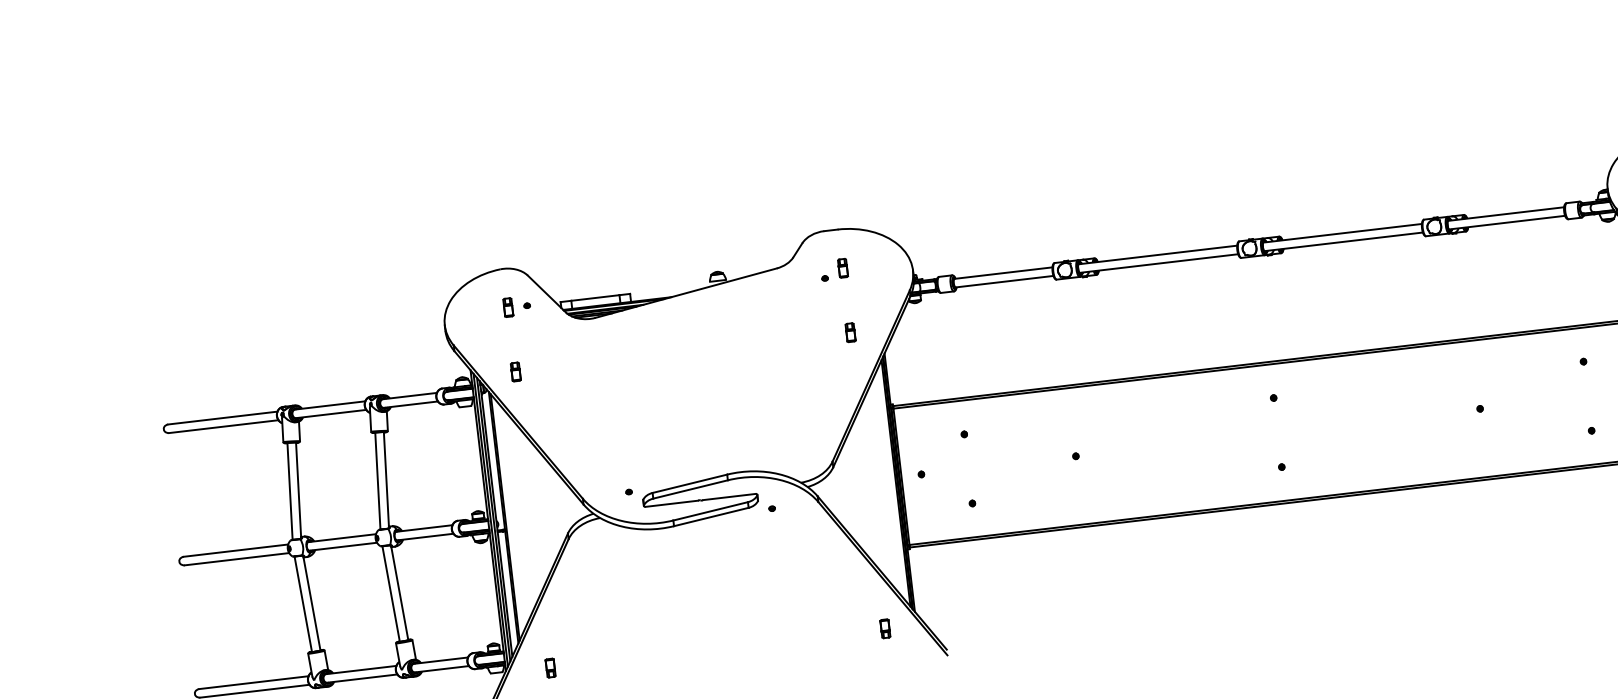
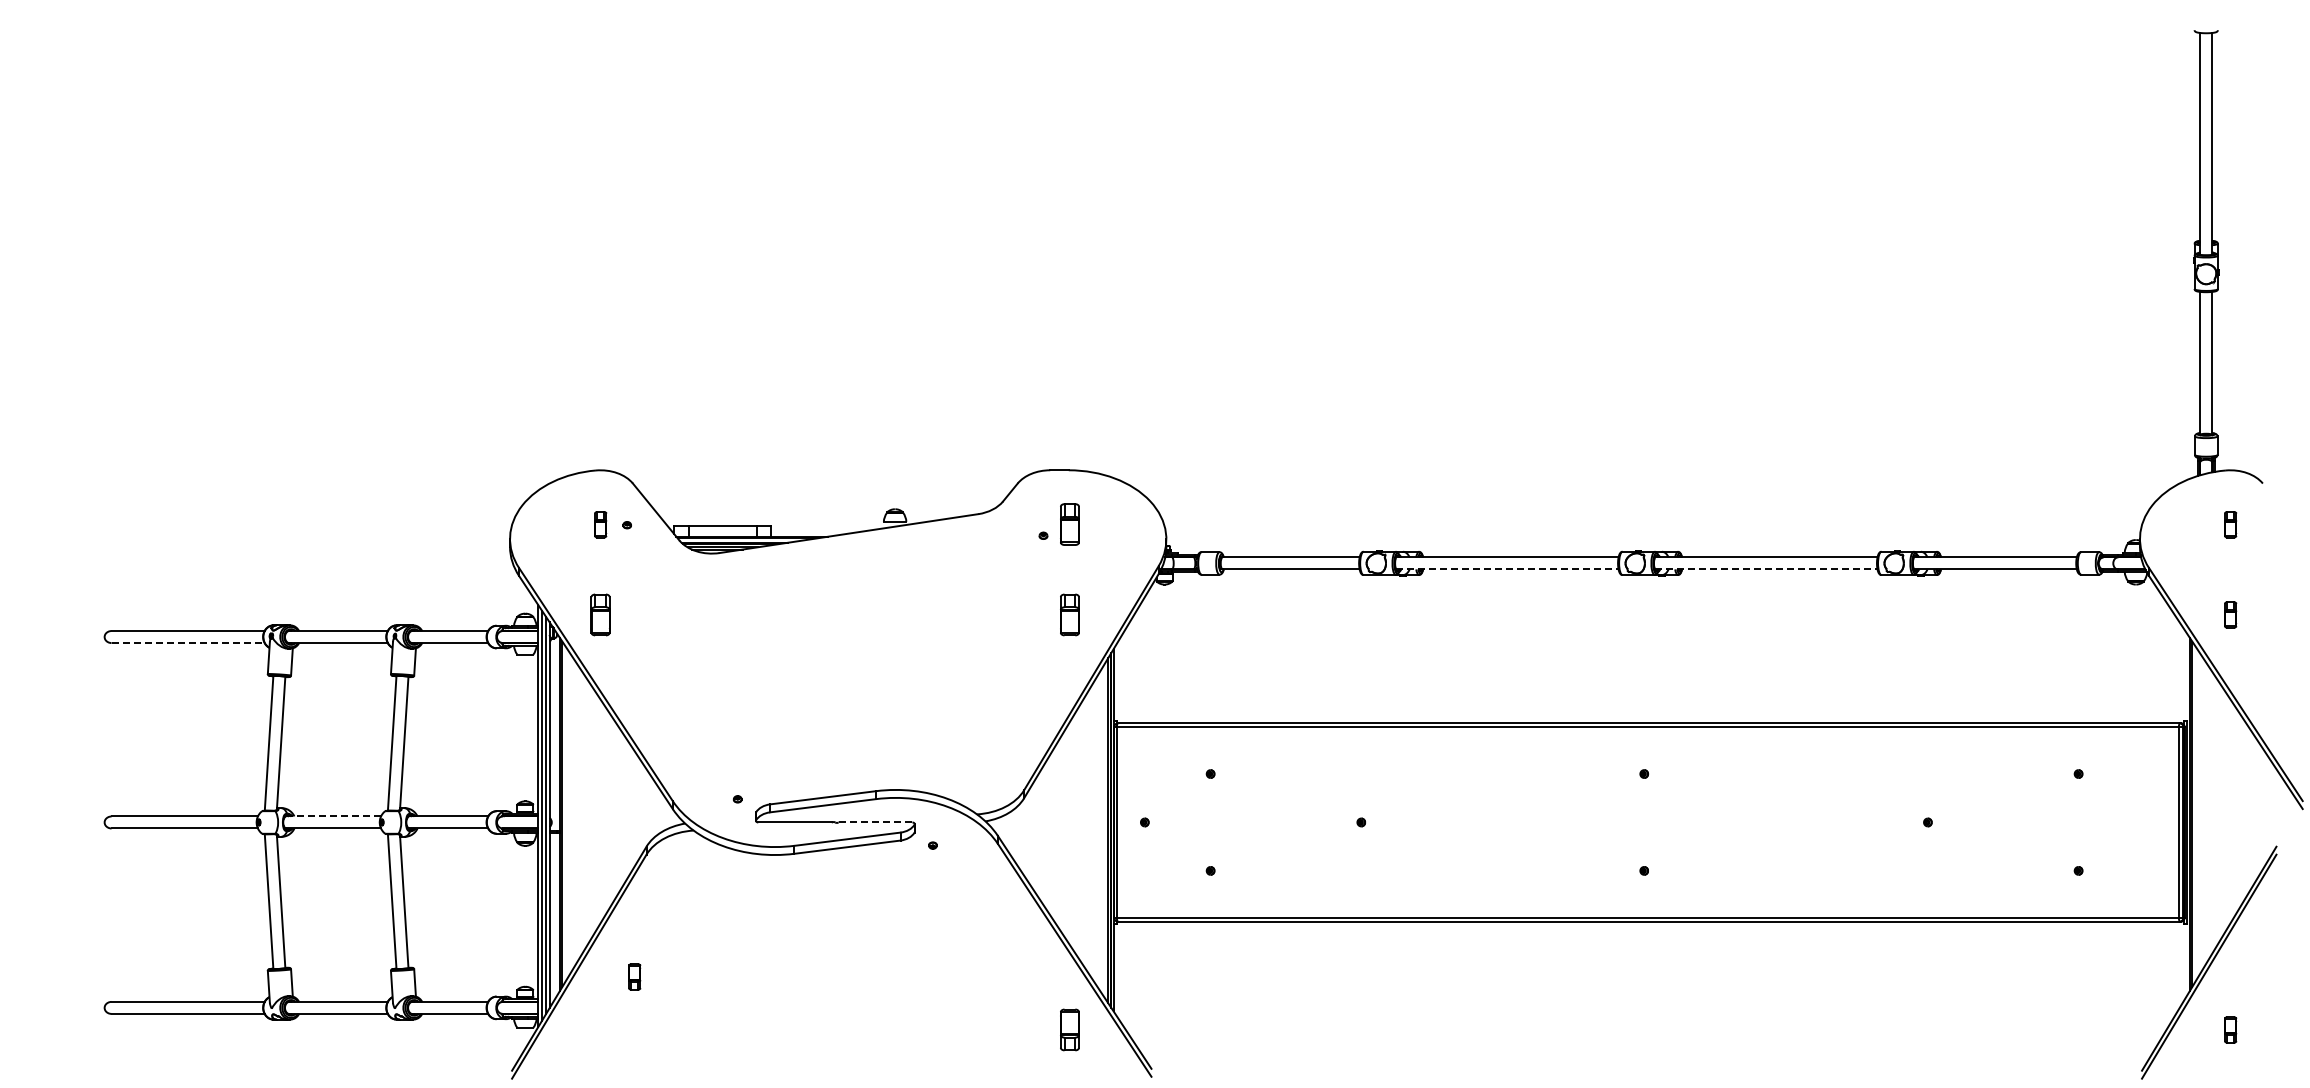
line: (1343, 241) -> (1766, 569), solid -> dashed
line: (1158, 263) -> (1507, 569), solid -> dashed
part: (842, 268) -> (1069, 524), size x1.6
part: (850, 332) -> (1069, 614), size x1.6
part: (515, 371) -> (600, 614), size x1.6
line: (224, 426) -> (188, 643), solid -> dashed
line: (729, 497) -> (875, 822), solid -> dashed
line: (342, 538) -> (333, 816), solid -> dashed
part: (885, 628) -> (1069, 1029), size x1.6
part: (550, 667) -> (634, 976), moved

